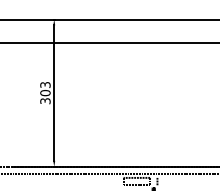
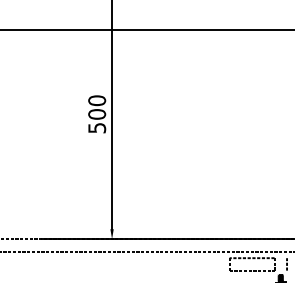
text: (45, 92) -> (97, 113), 303 -> 500

